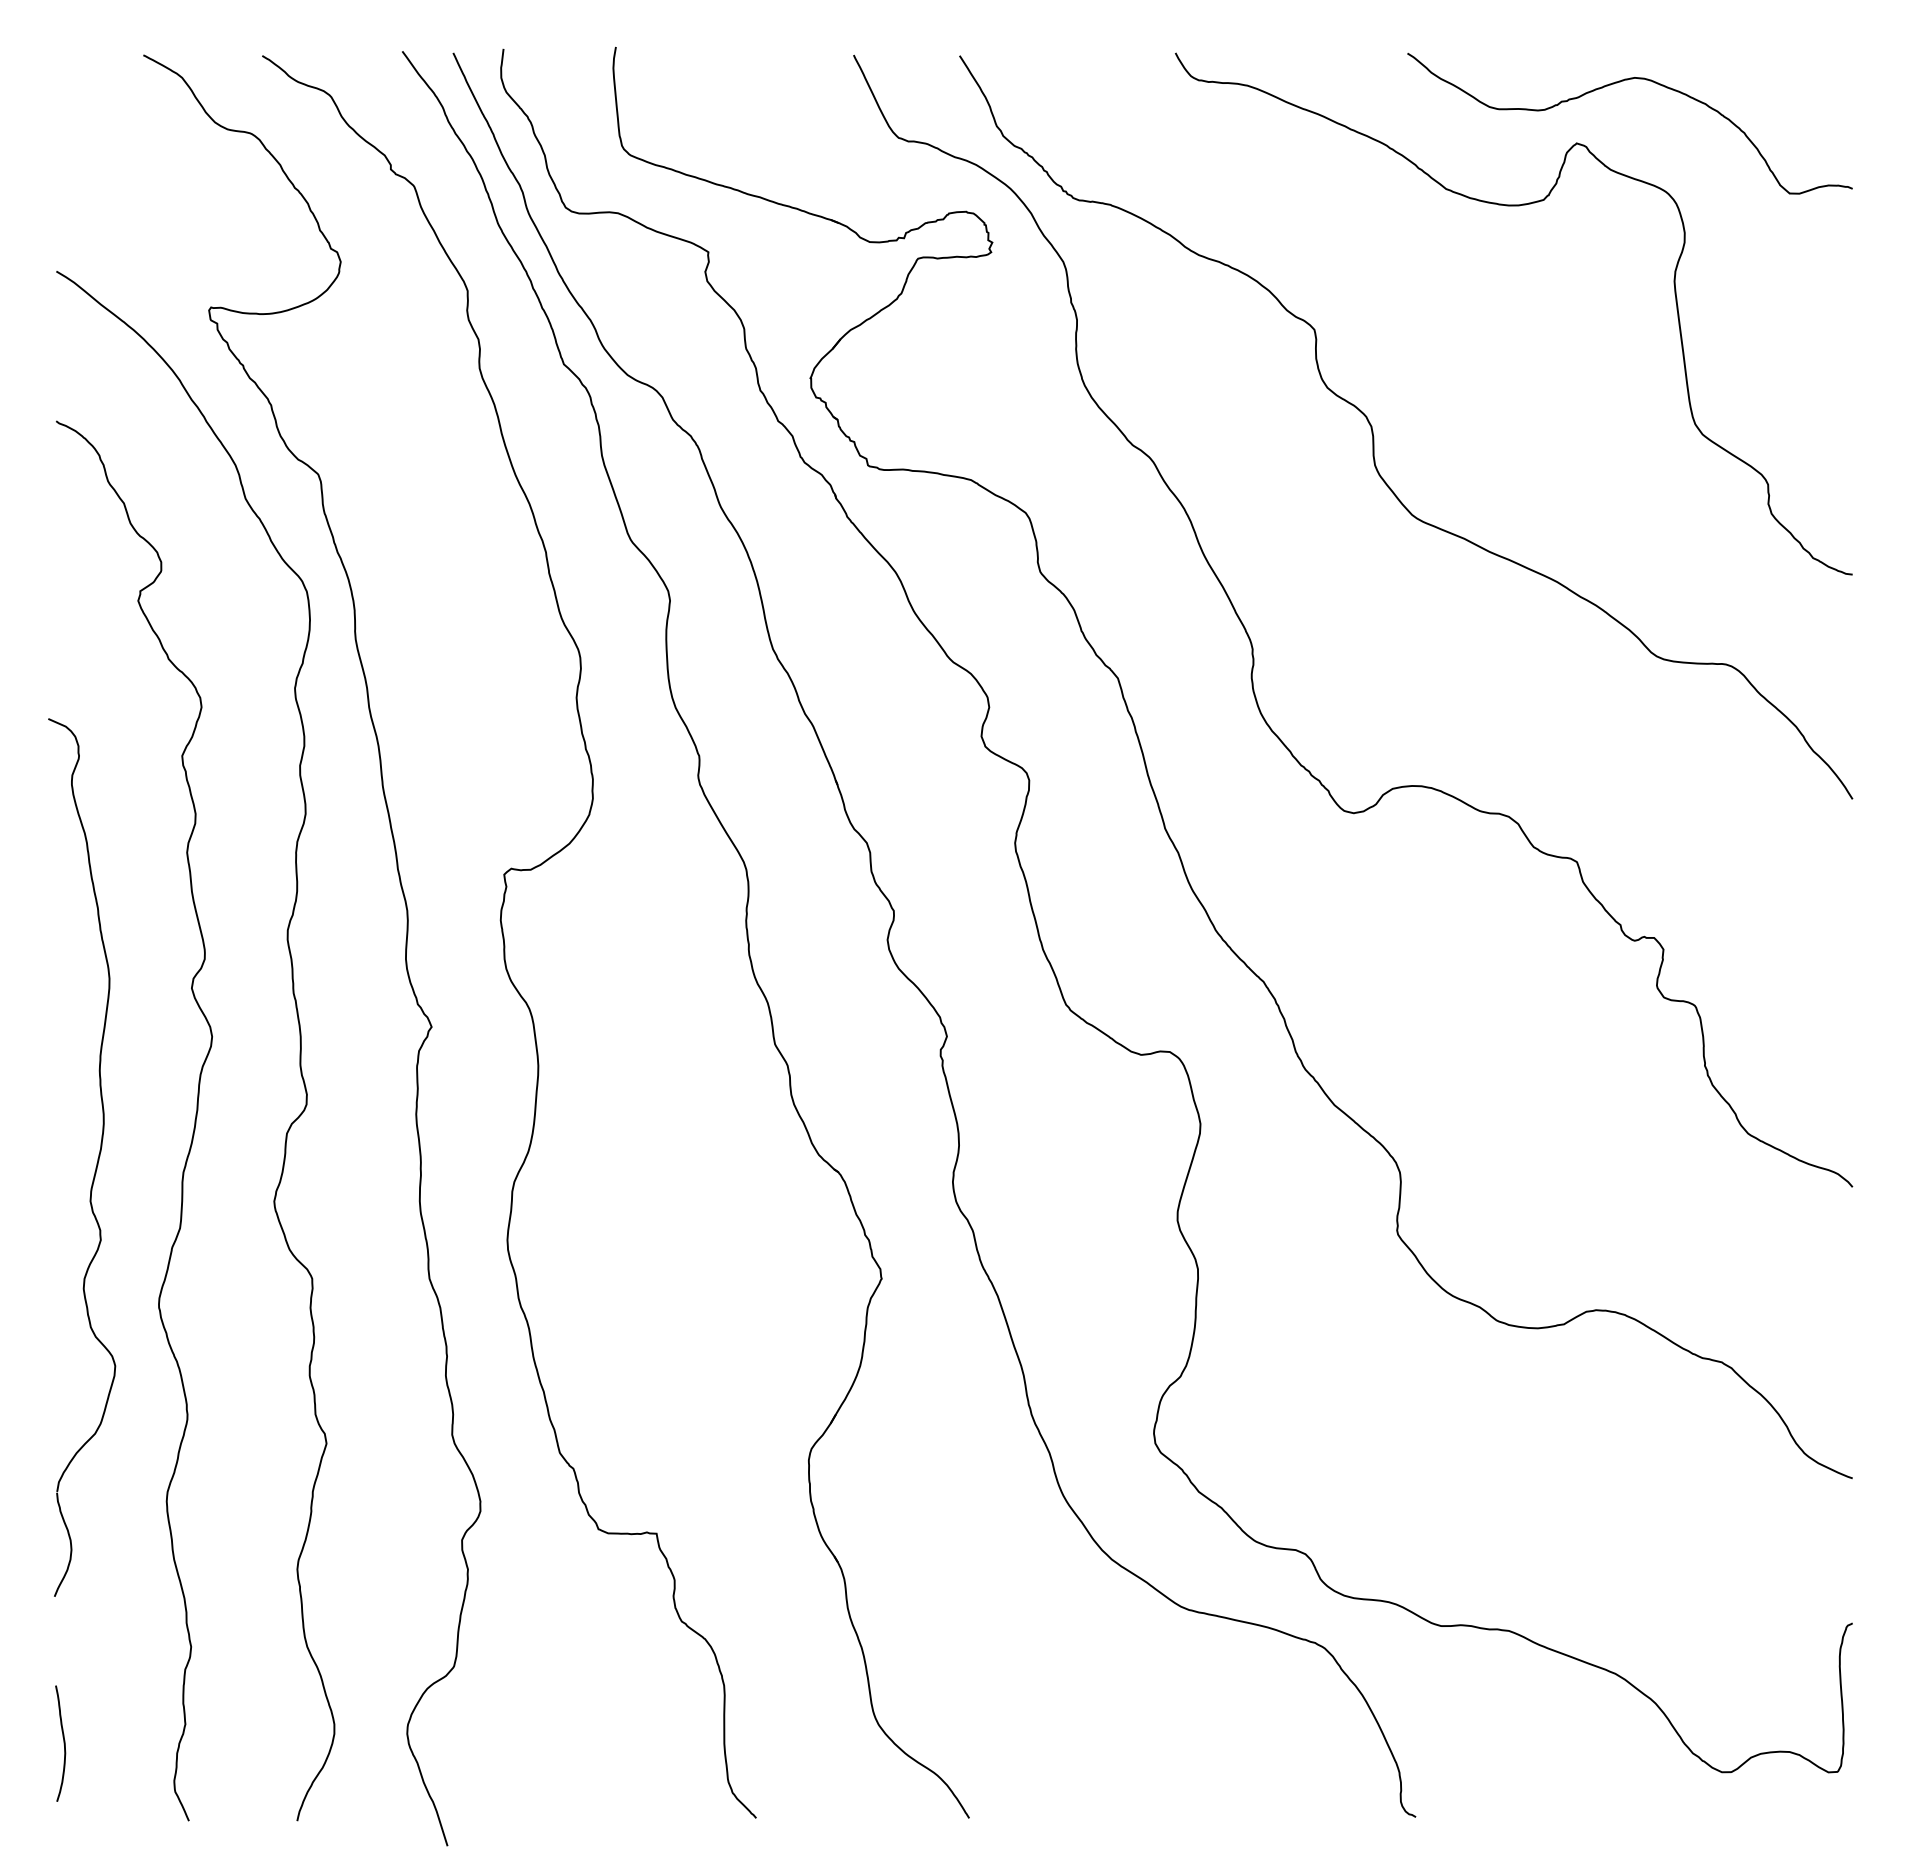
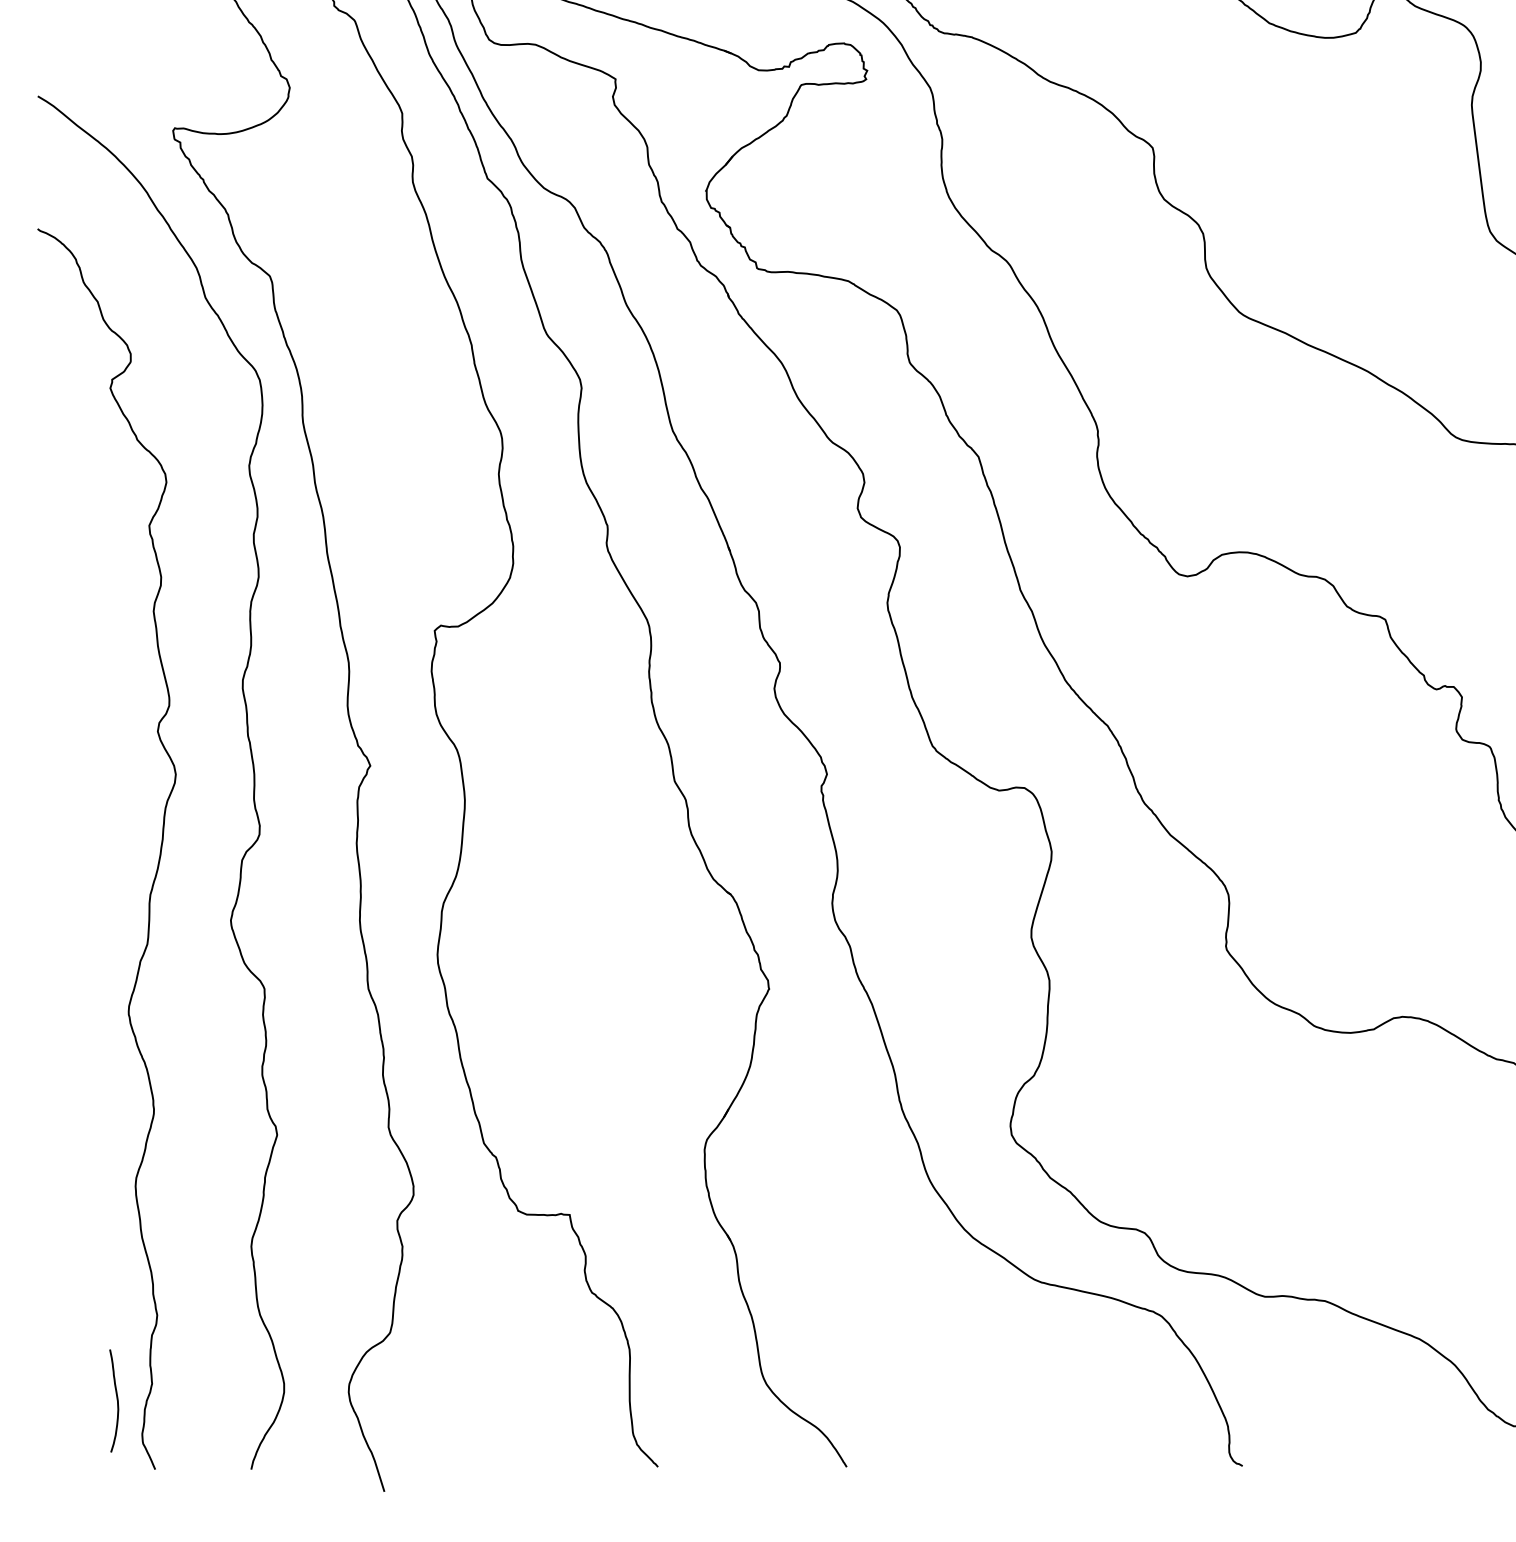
part: (97, 1158) -> (74, 882), removed
curve: (63, 1743) -> (116, 1400), moved

